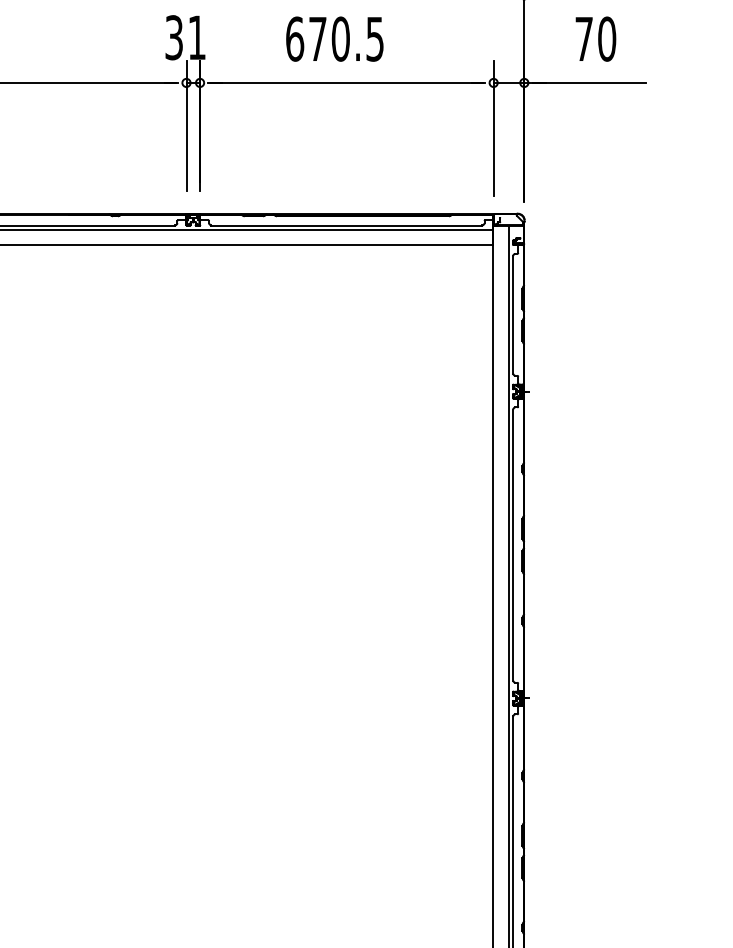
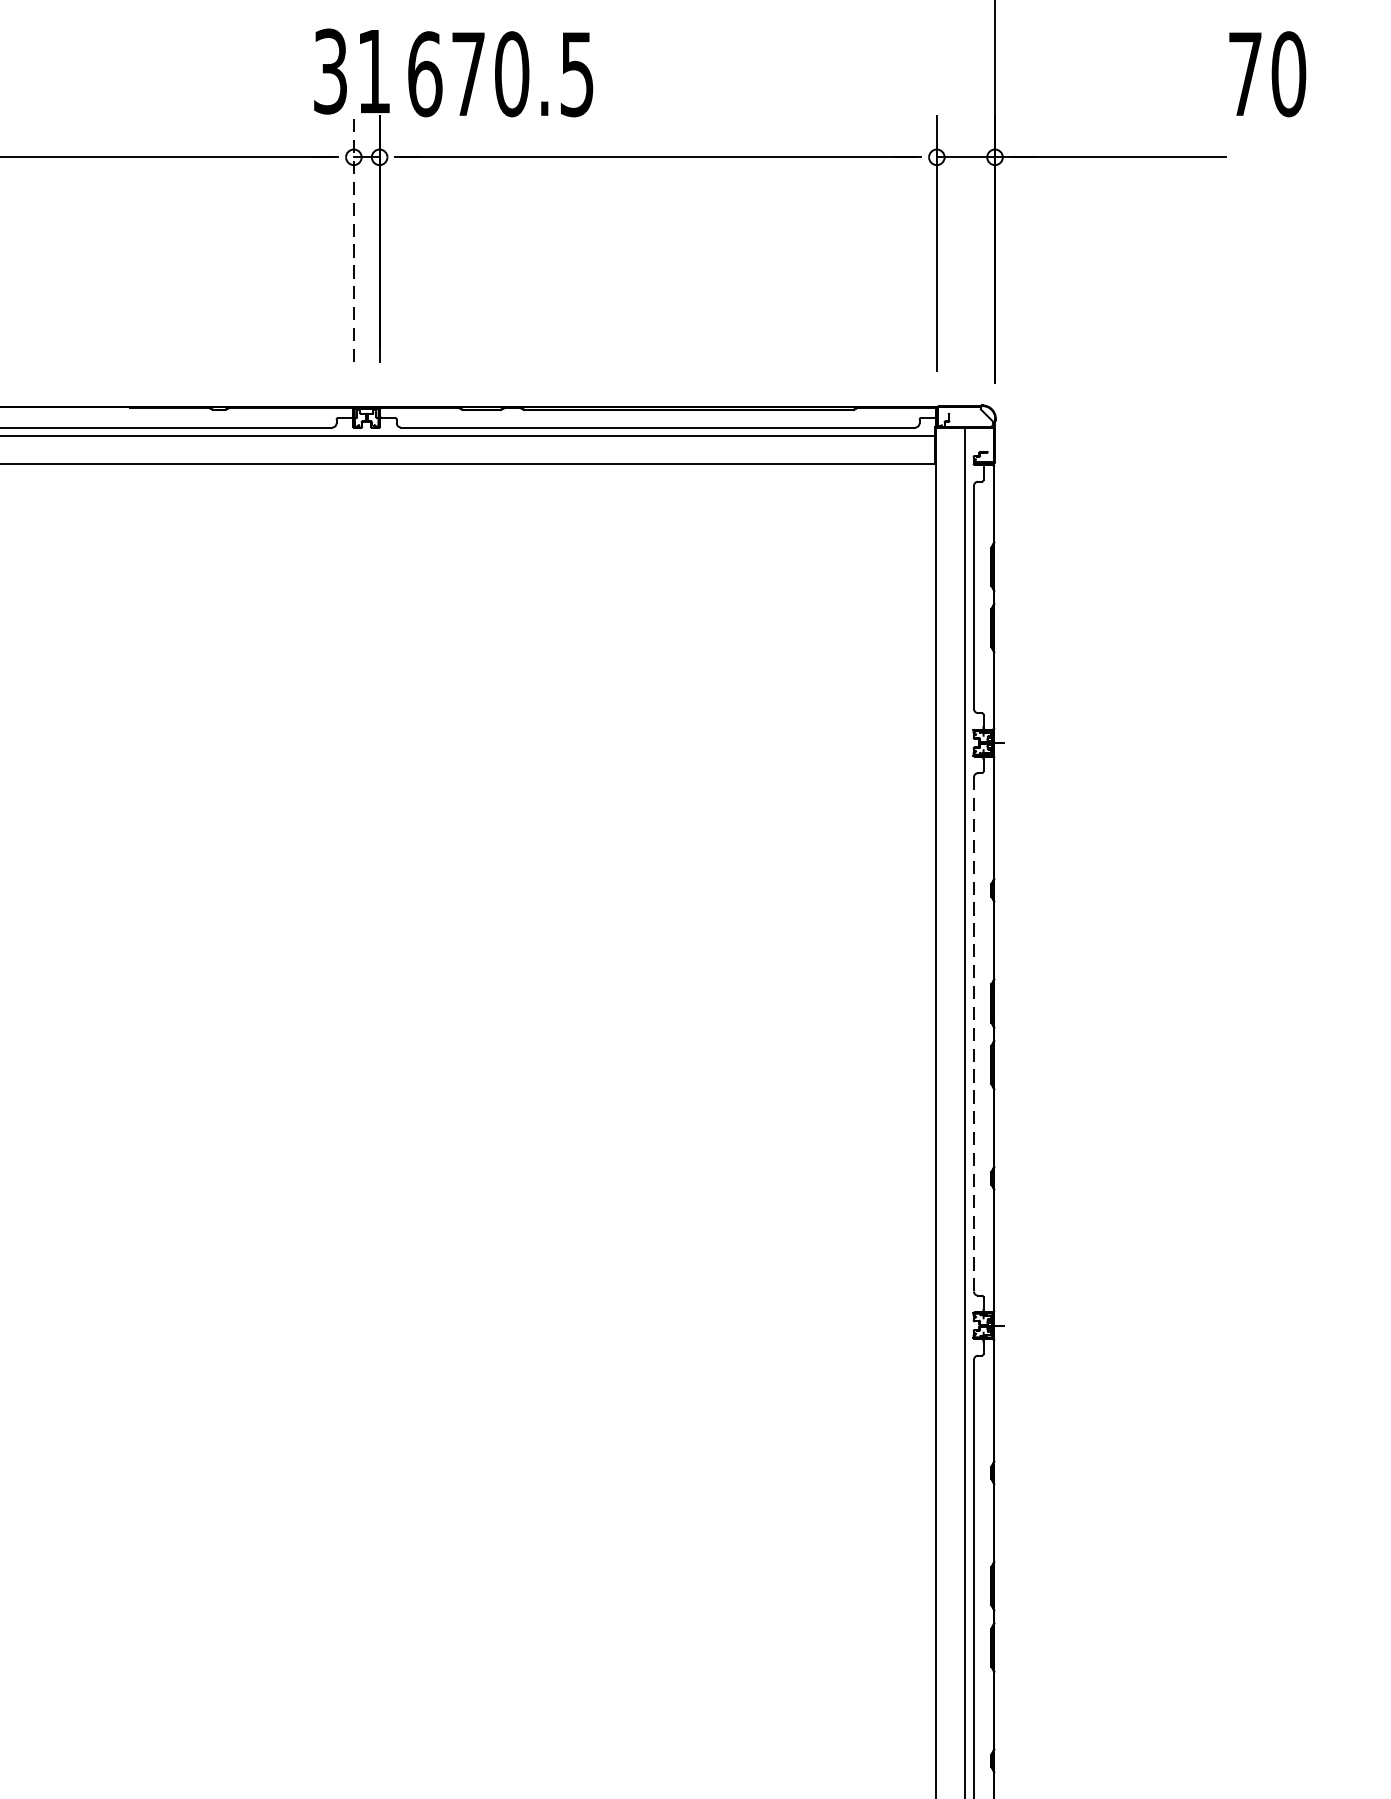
text: (334, 38) -> (500, 72), moved
text: (595, 38) -> (1266, 72), moved
line: (186, 125) -> (353, 238), solid -> dashed
line: (513, 545) -> (974, 1035), solid -> dashed

